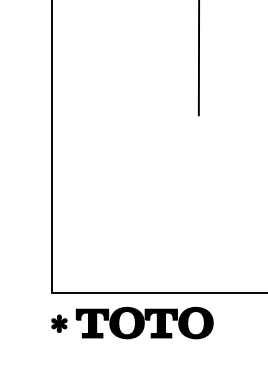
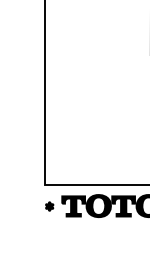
part: (59, 323) -> (49, 206), size x0.7

